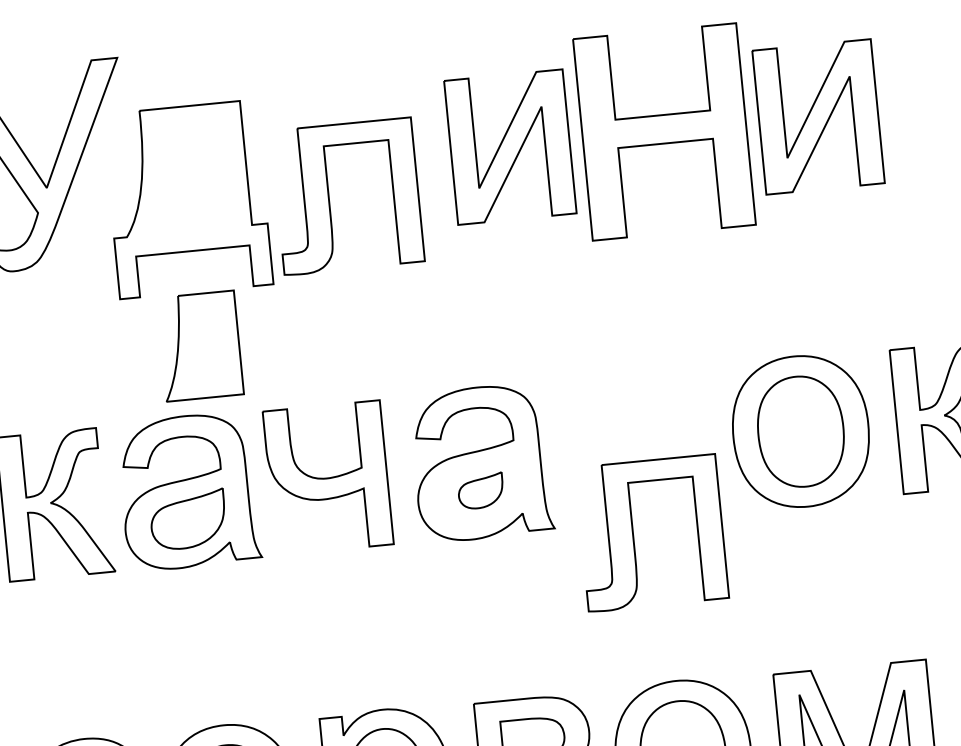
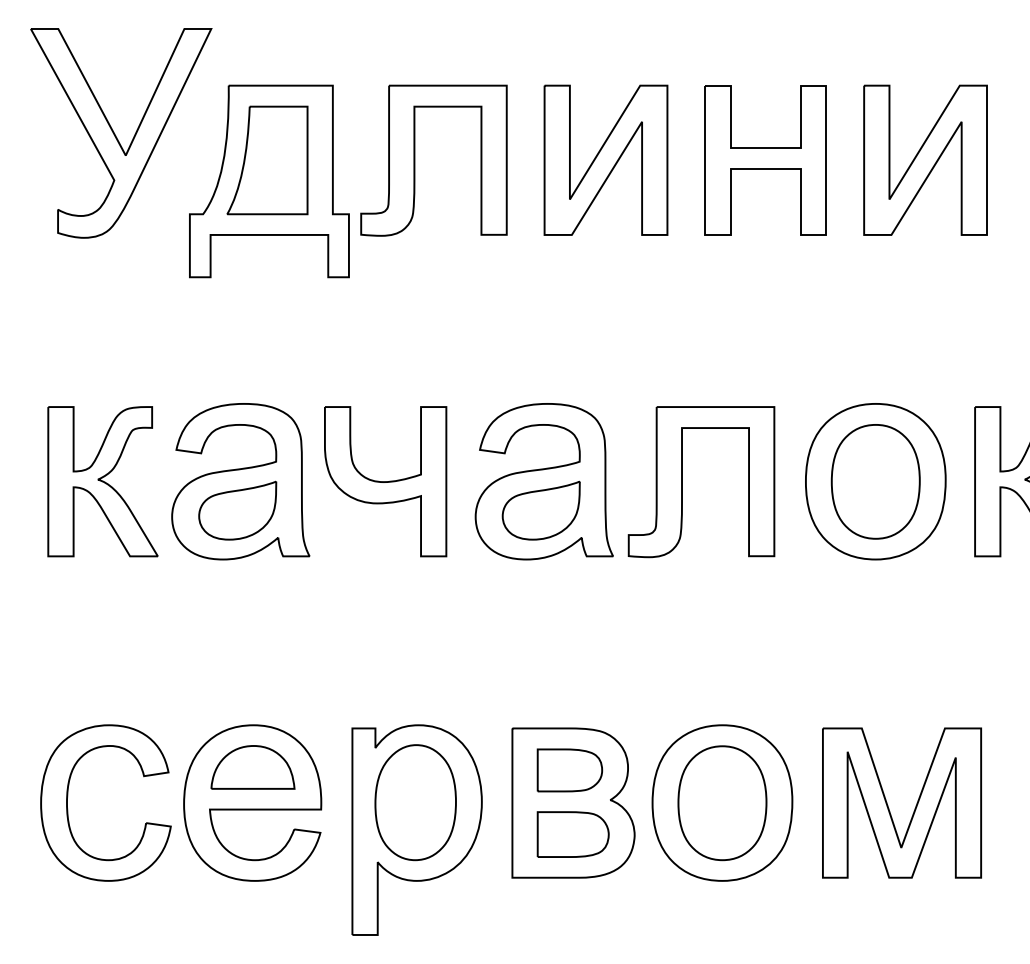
part: (664, 132) -> (765, 160), size x0.71
part: (329, 198) -> (415, 160), moved
part: (200, 346) -> (267, 160), moved
part: (480, 491) -> (540, 510), size x1.67
part: (633, 535) -> (682, 482), moved

